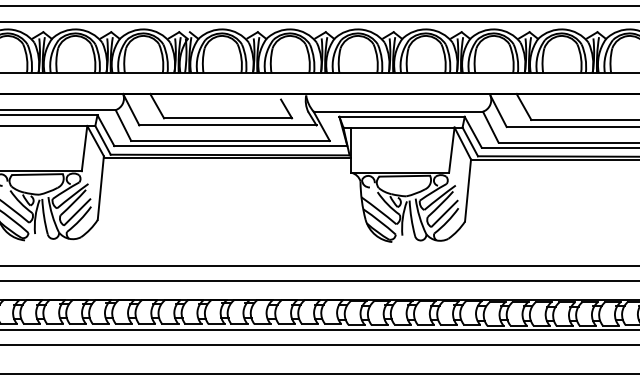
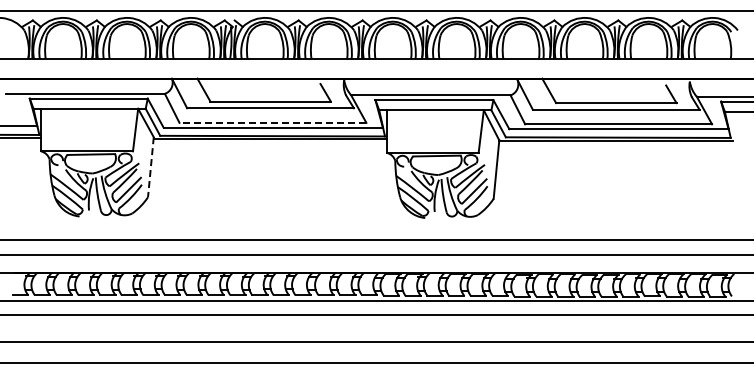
line: (230, 140) -> (272, 122), solid -> dashed
line: (100, 188) -> (150, 167), solid -> dashed

